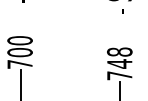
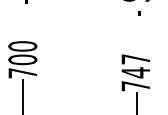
text: (119, 51) -> (135, 58), 748 -> 747

